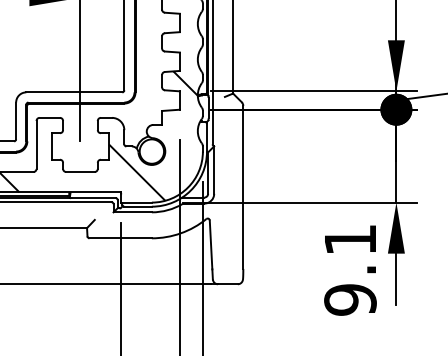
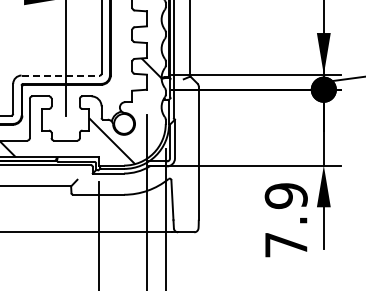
line: (75, 92) -> (61, 75), solid -> dashed
text: (349, 269) -> (285, 220), 9.1 -> 7.9

